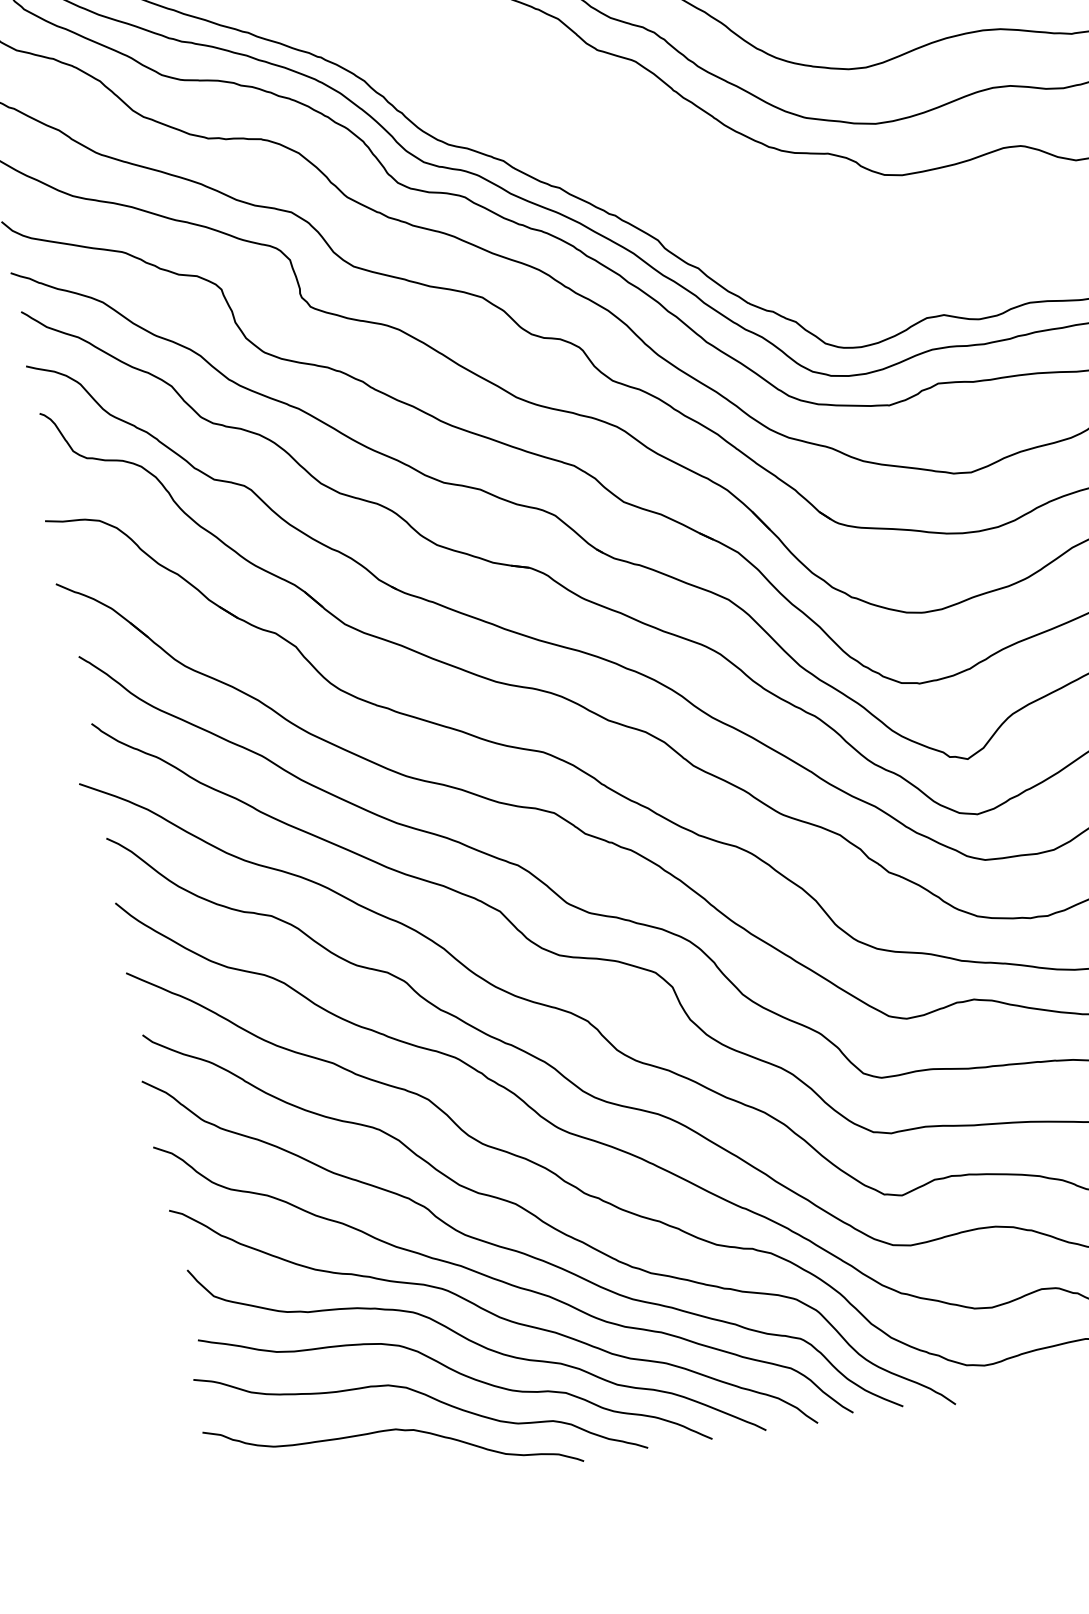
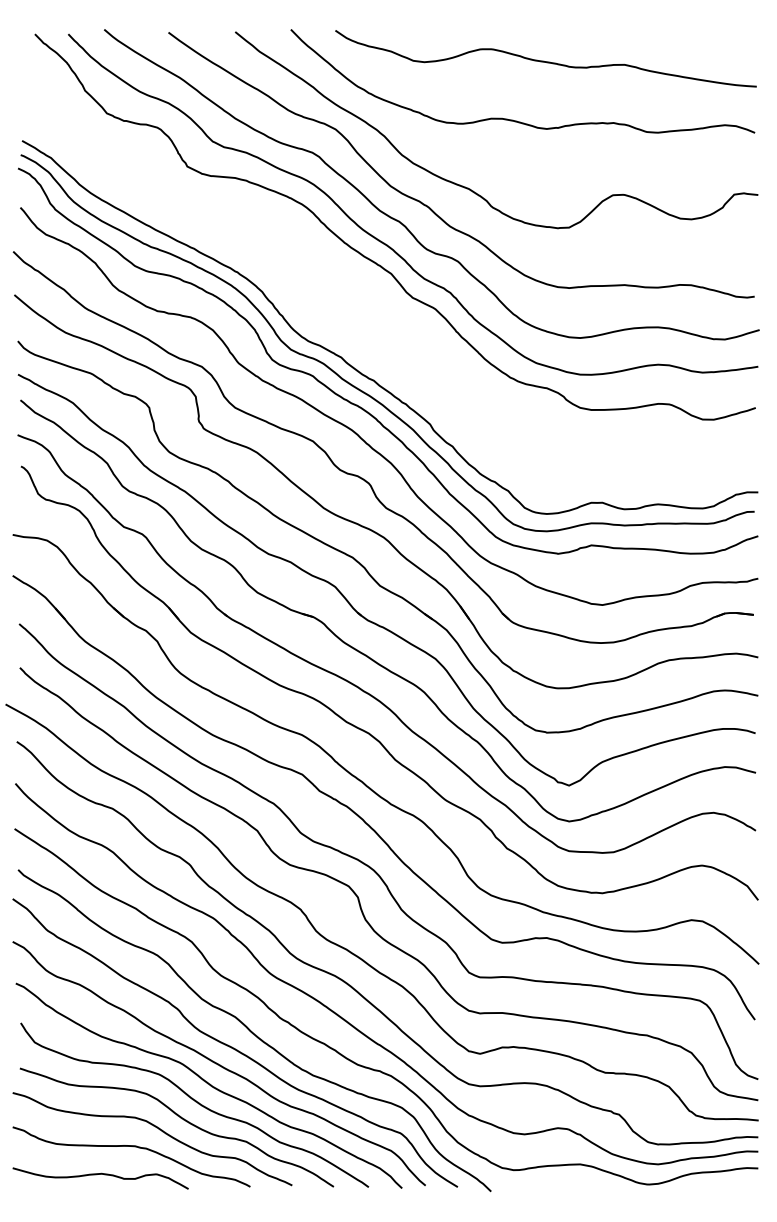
curve: (350, 1482) -> (100, 1174), added

